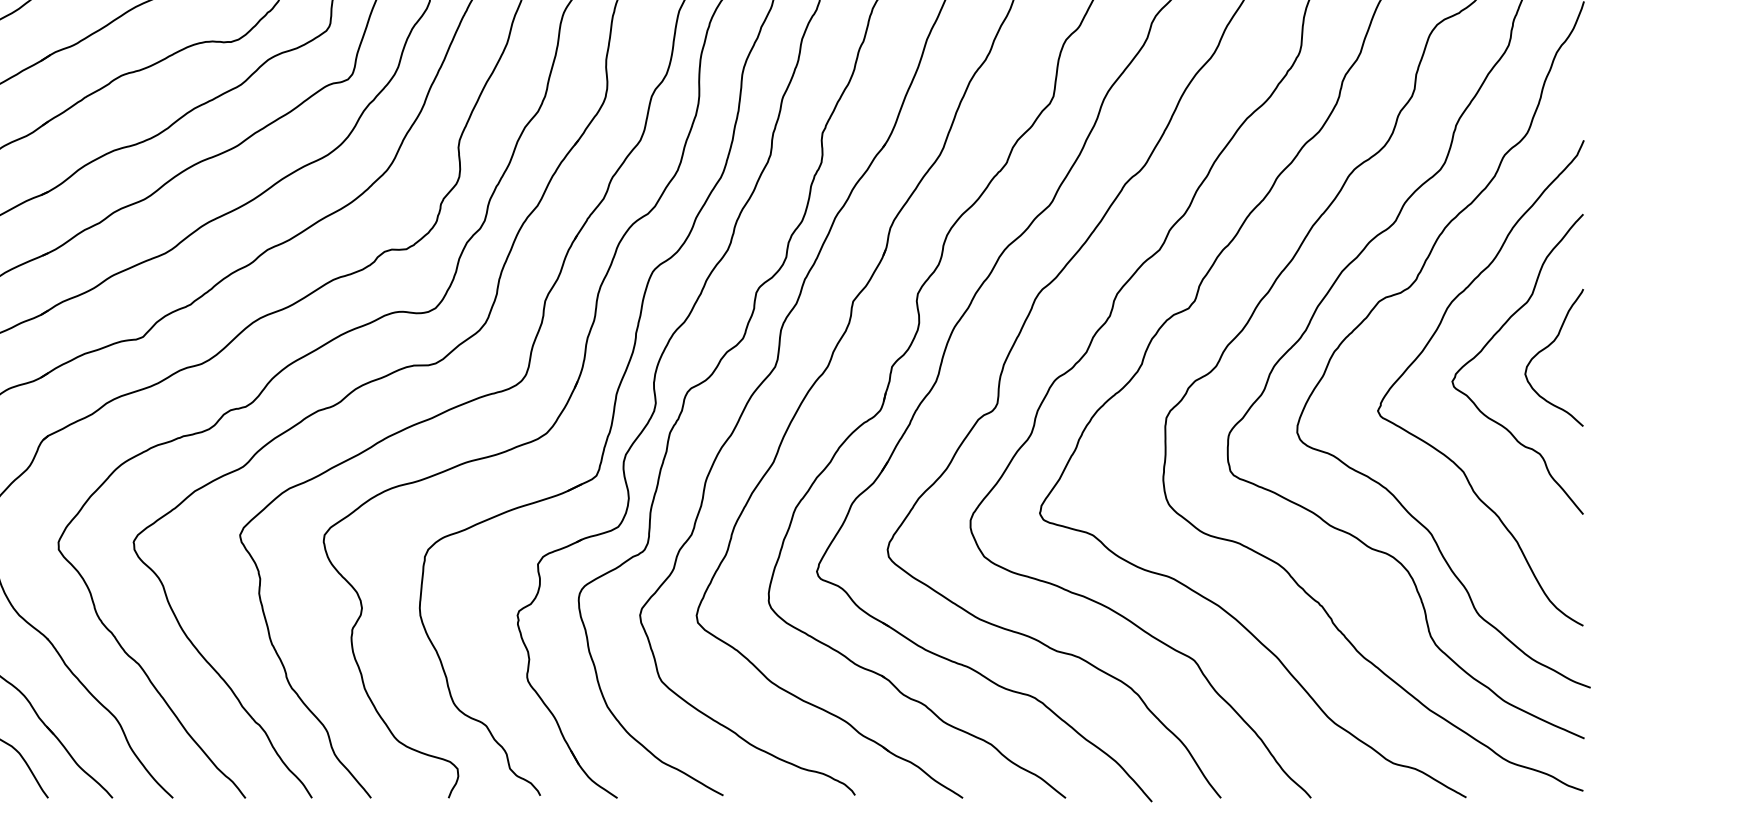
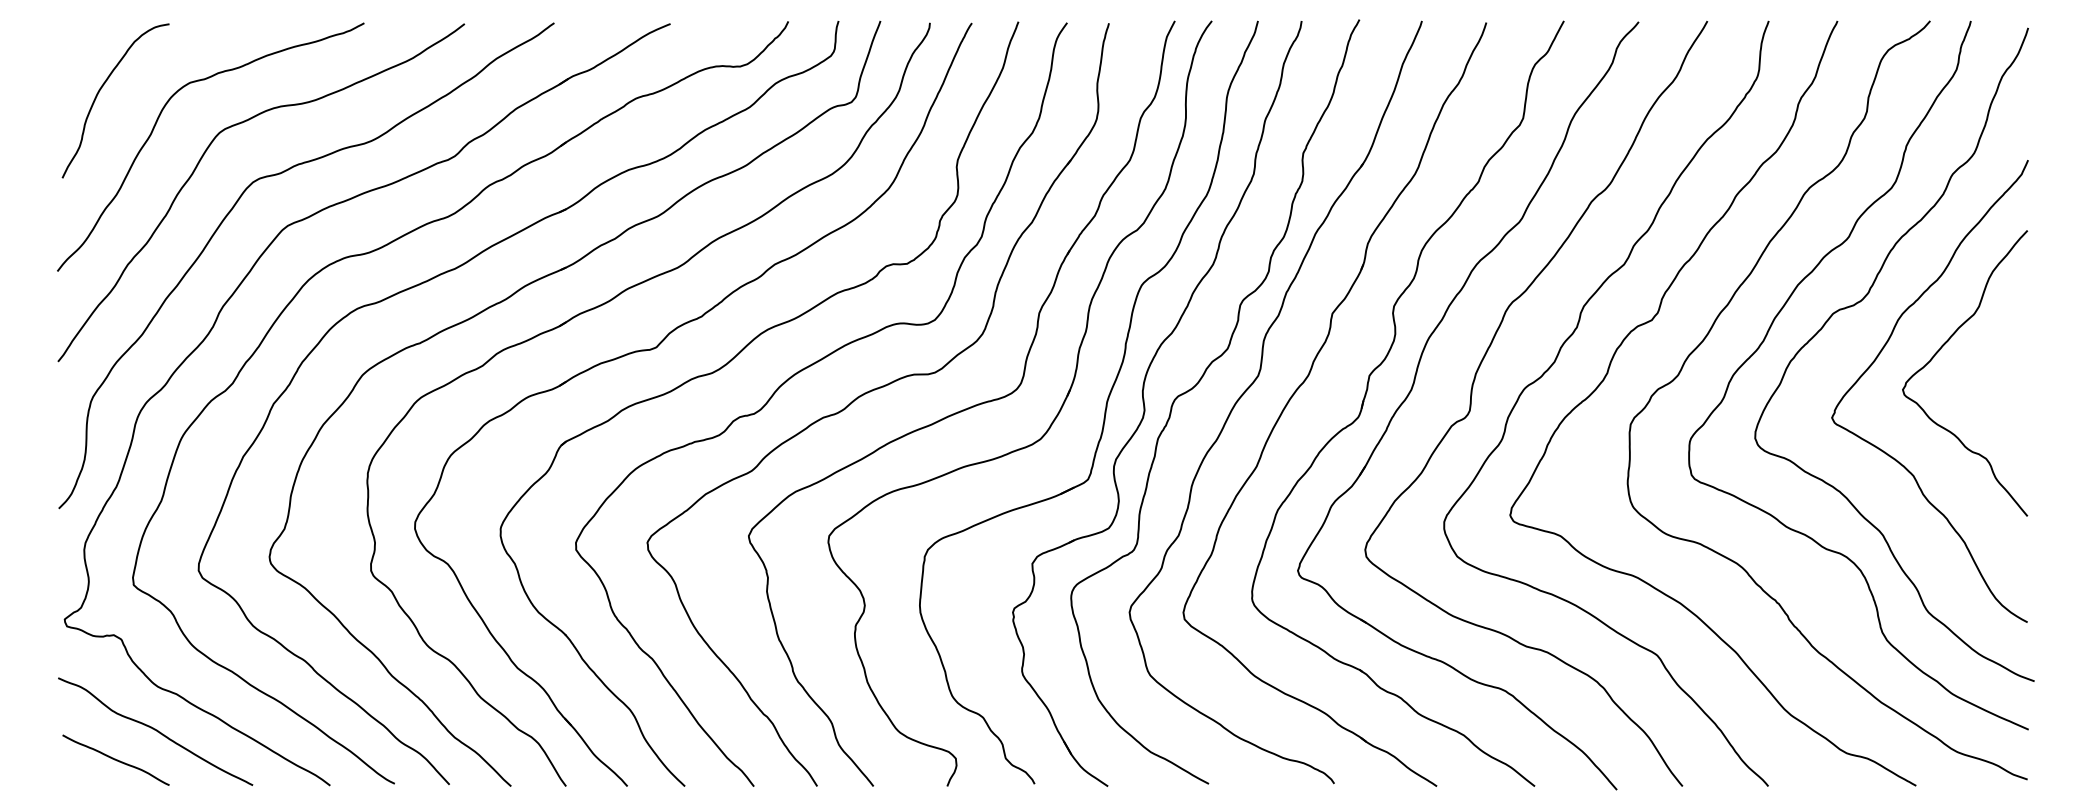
curve: (1548, 347) -> (1994, 357), removed

